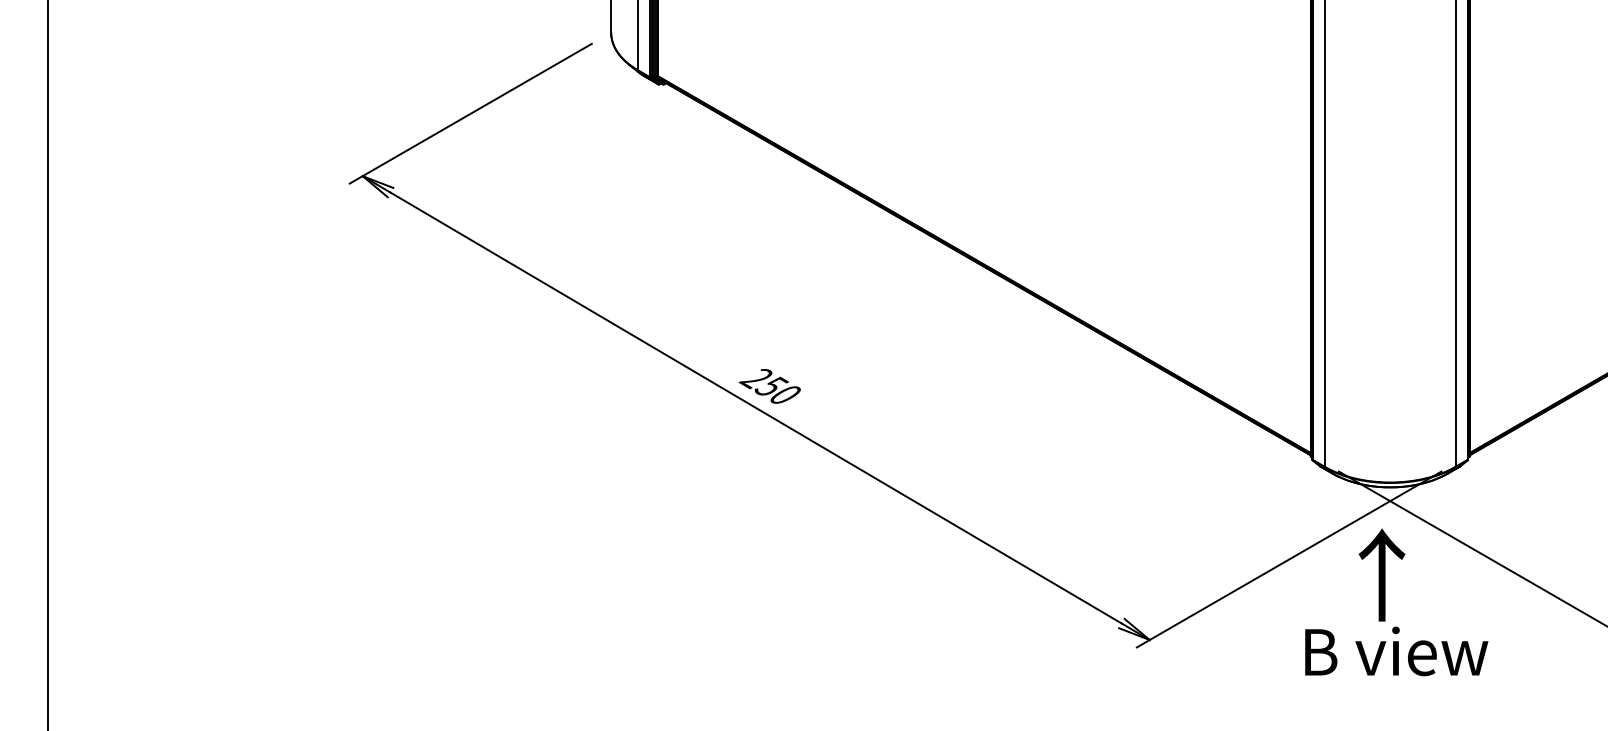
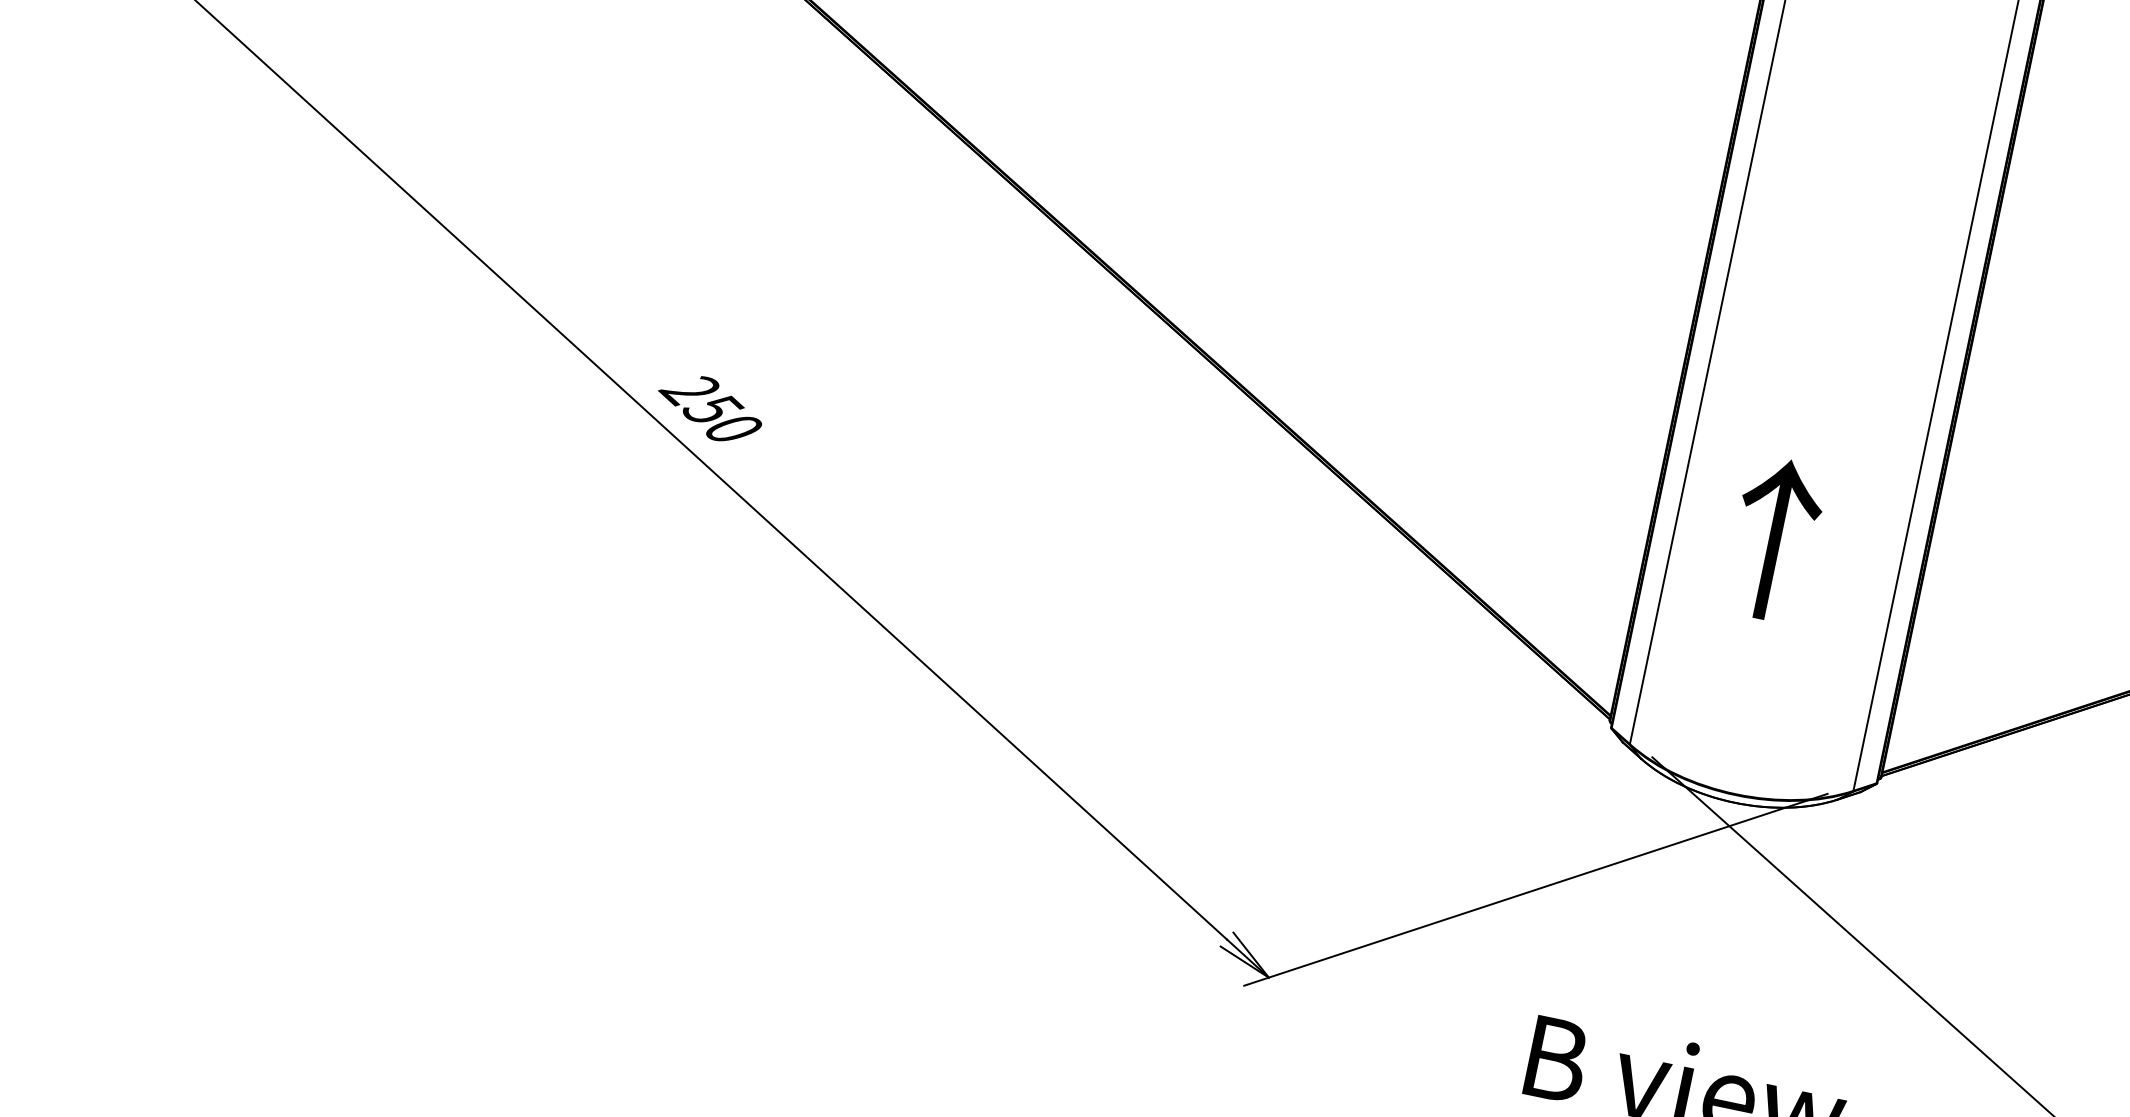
text: (1381, 574) -> (1774, 538), moved

